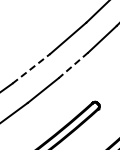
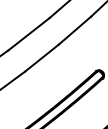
line: (73, 65) -> (75, 30), dashed -> solid
line: (31, 68) -> (29, 33), dashed -> solid

